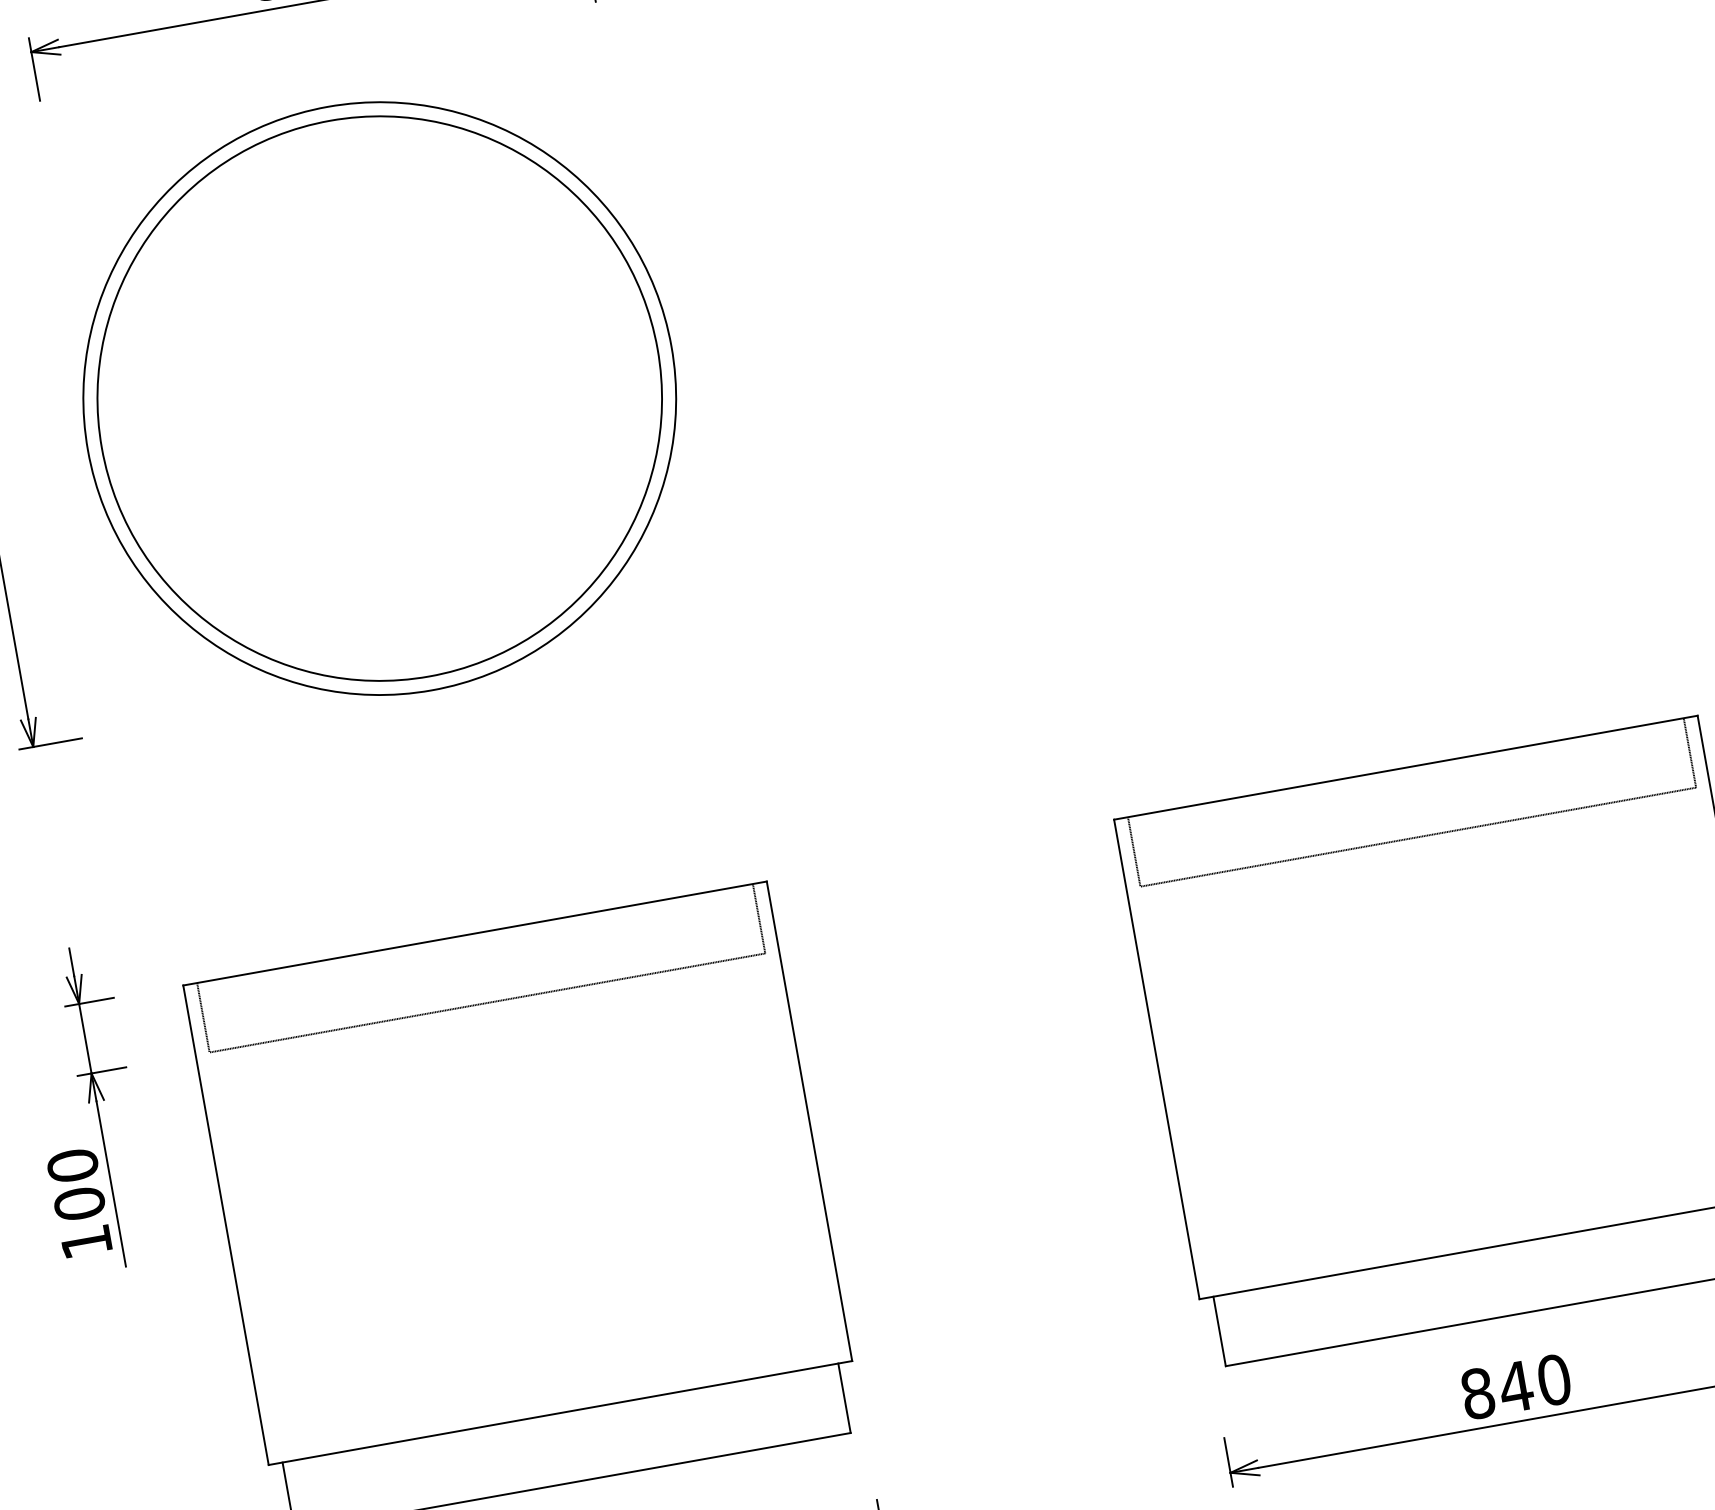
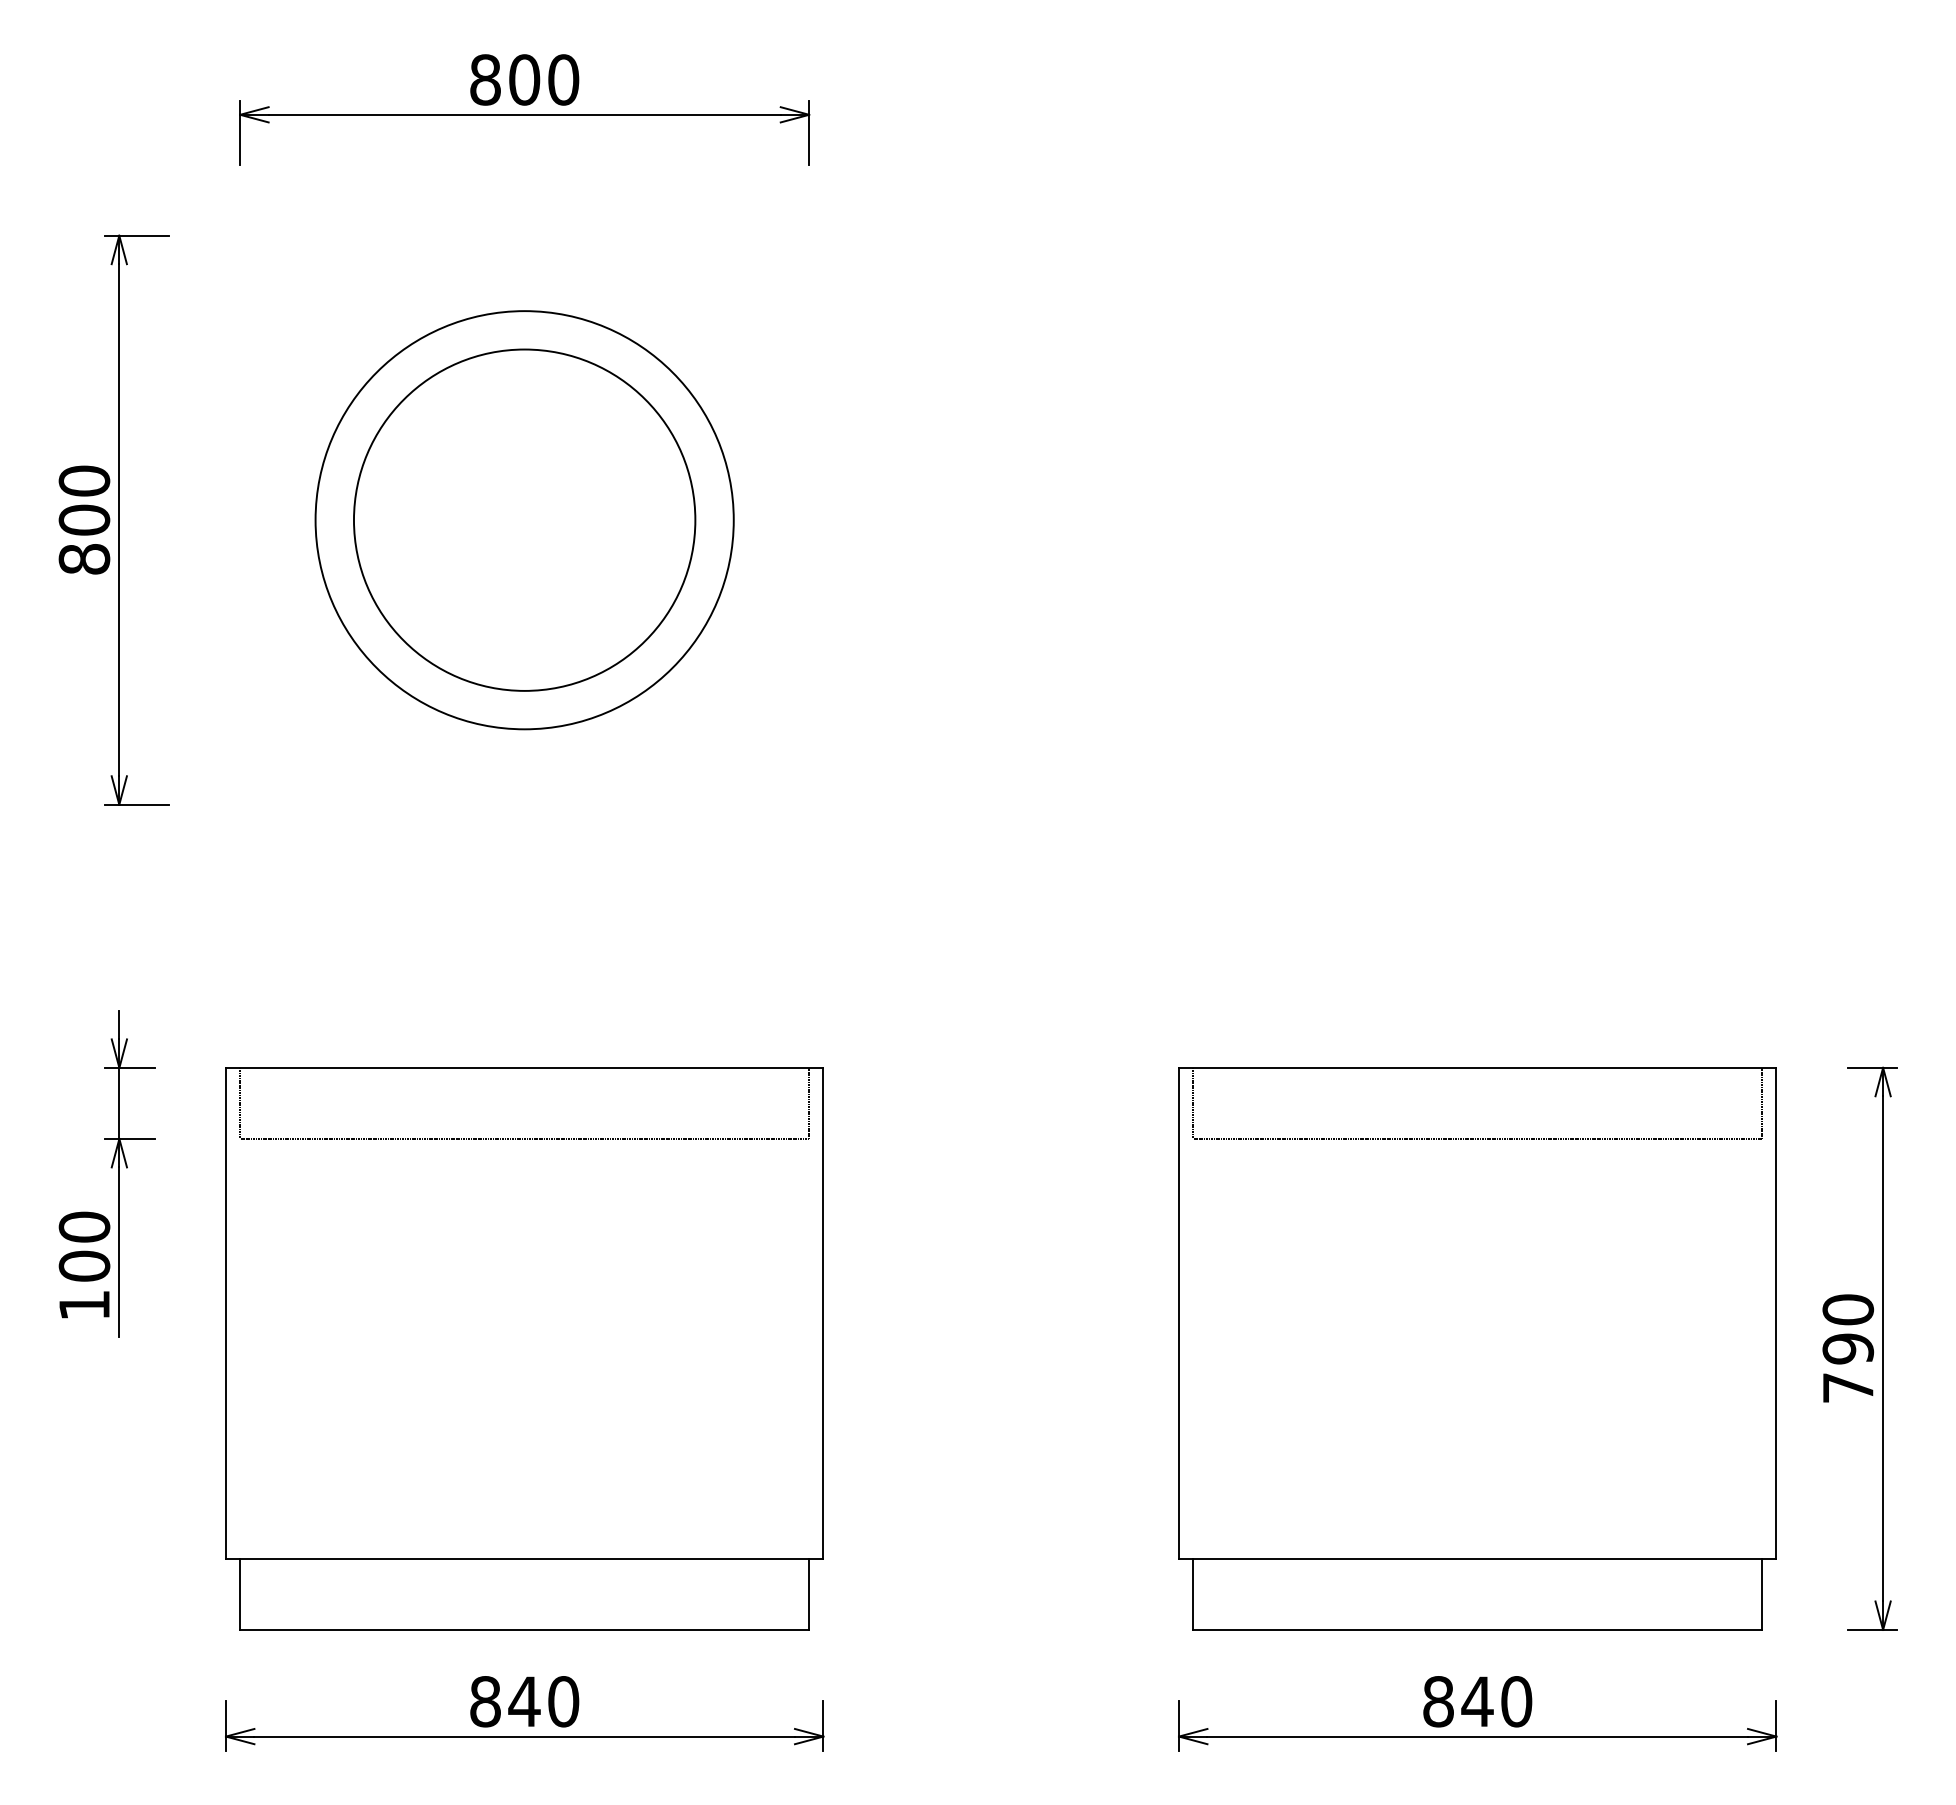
circle: (379, 397) -> (524, 519), size x0.6
circle: (379, 397) -> (524, 519), size x0.7

